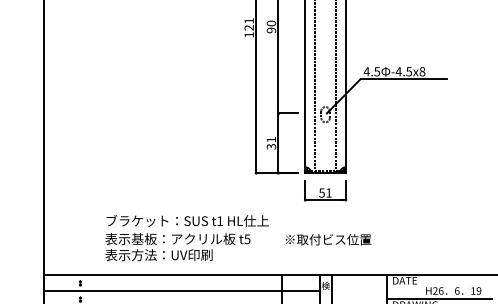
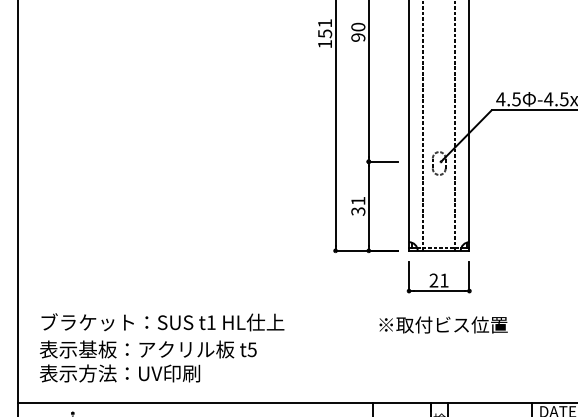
text: (248, 27) -> (324, 33), 121 -> 151
text: (321, 192) -> (433, 279), 51 -> 21
text: (186, 238) -> (161, 348), moved
text: (328, 239) -> (443, 324), moved

